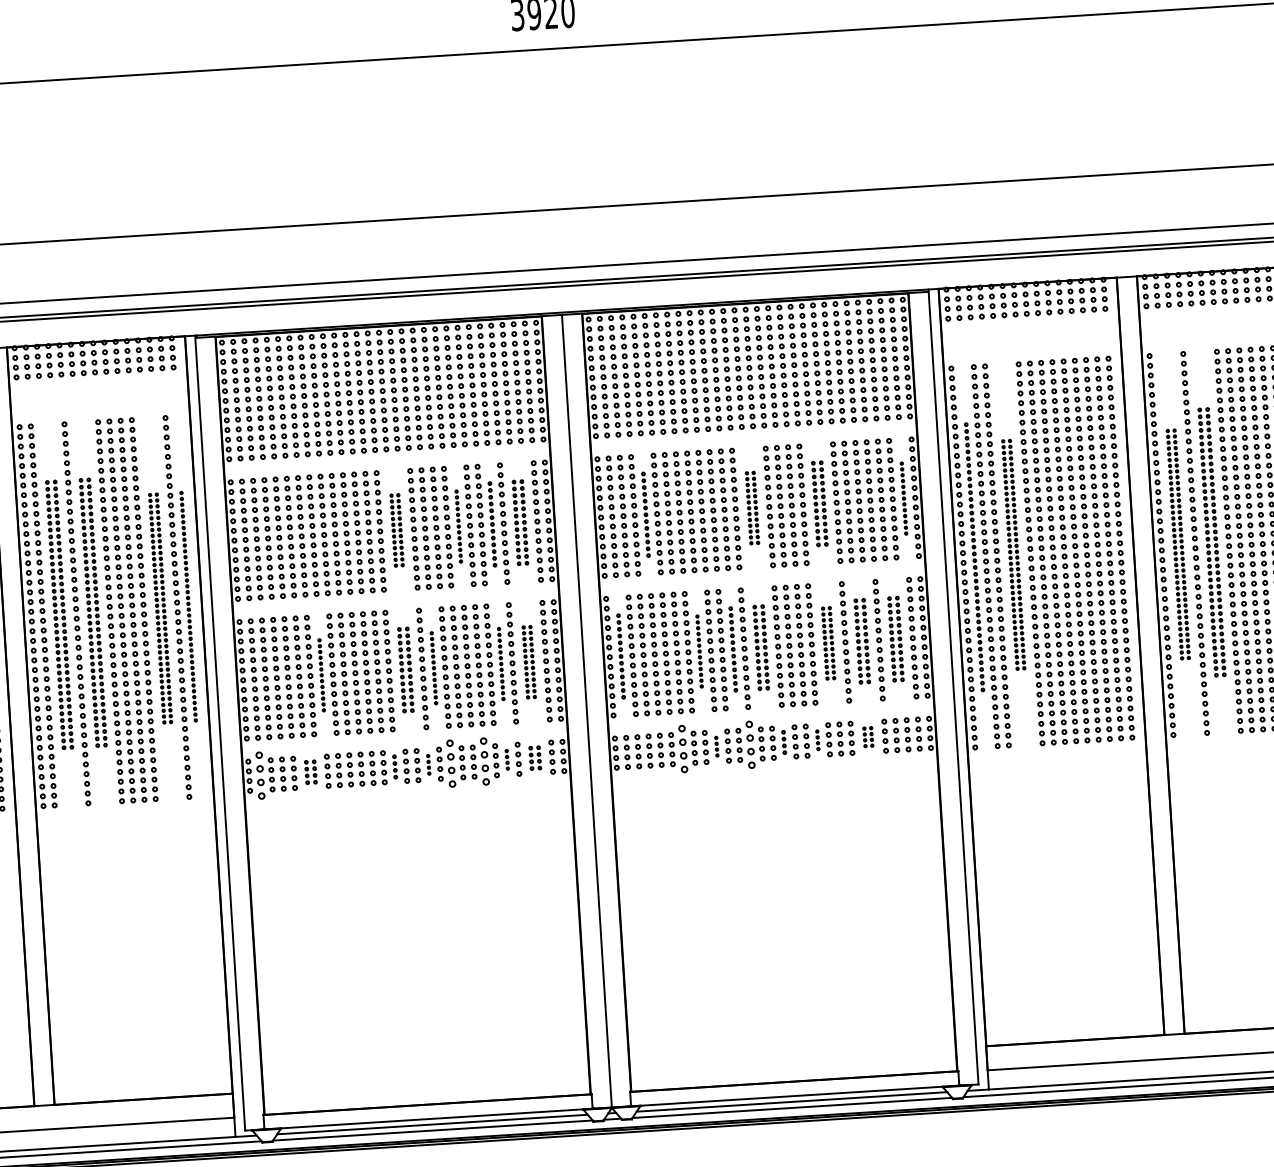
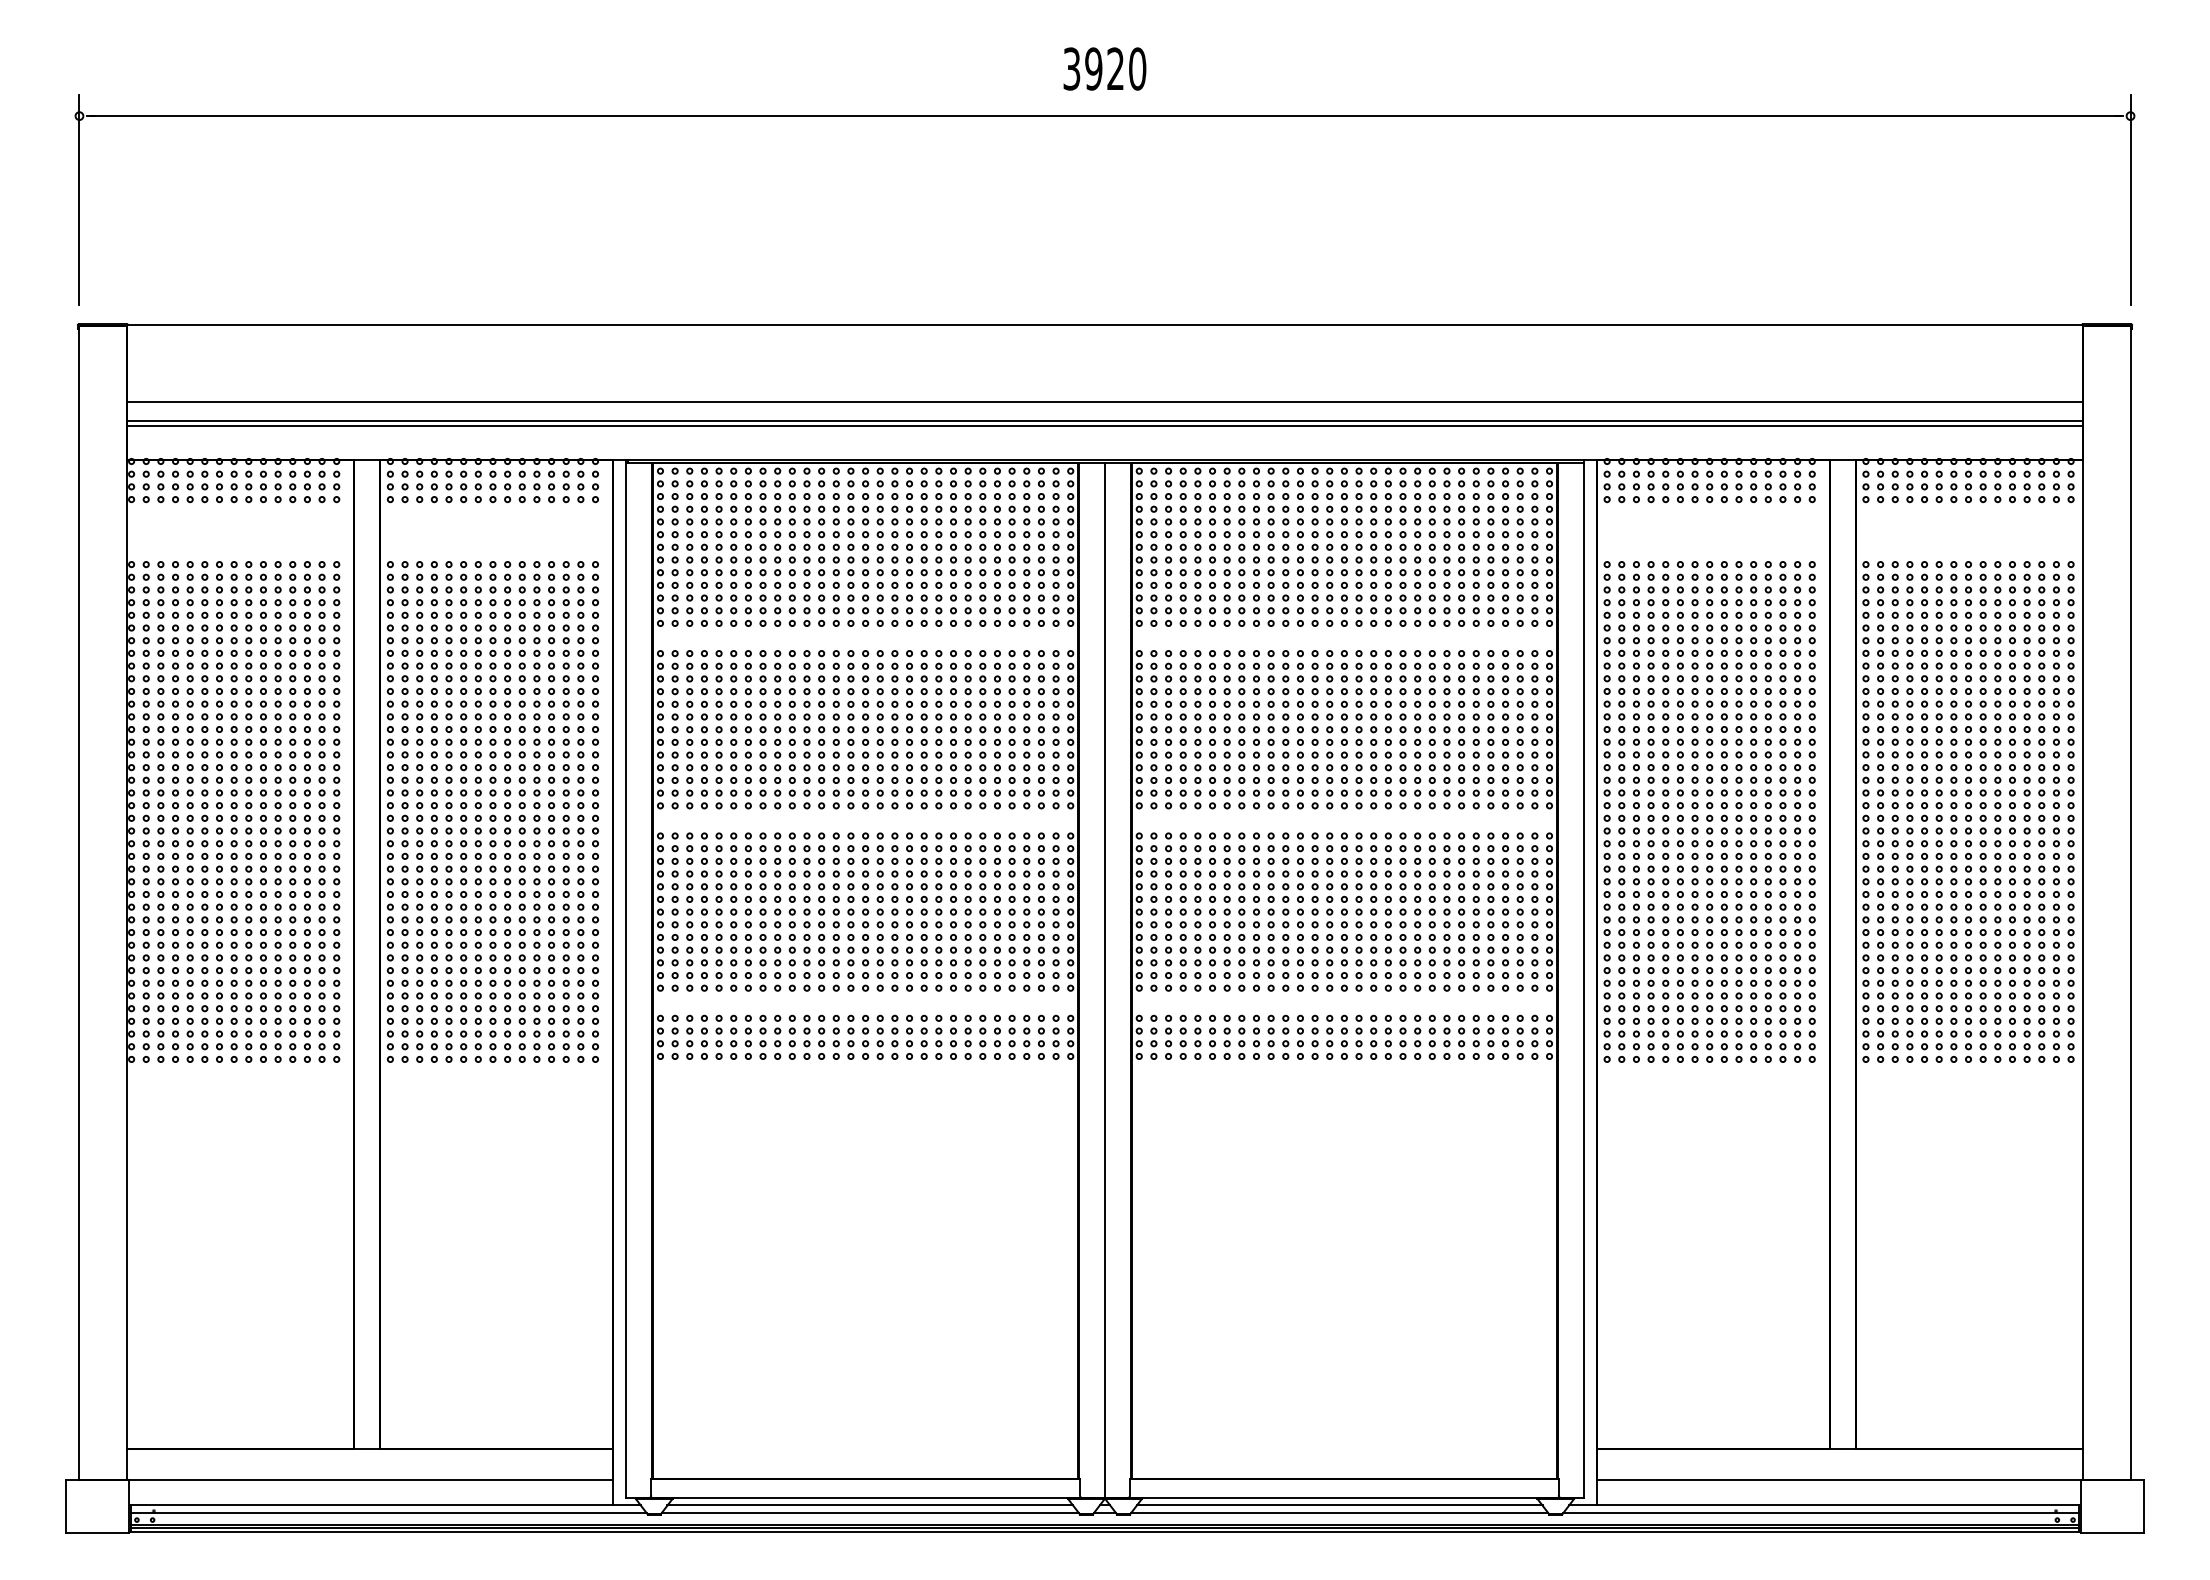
part: (903, 498) -> (1534, 729), size x1.67
part: (819, 503) -> (1424, 729), size x1.43
part: (752, 507) -> (1336, 729), size x1.67
part: (645, 514) -> (1197, 729), size x1.43
part: (520, 522) -> (1033, 729), size x1.43
part: (492, 524) -> (997, 729), size x1.43
part: (458, 526) -> (953, 729), size x1.67
part: (396, 530) -> (872, 729), size x1.67
part: (1211, 542) -> (1931, 811), size x1.43
part: (1177, 544) -> (1887, 811), size x1.67
part: (1013, 554) -> (1672, 811), size x1.67
part: (974, 556) -> (1621, 811), size x1.43
part: (188, 606) -> (595, 811), size x1.67
part: (160, 608) -> (558, 811), size x1.67
part: (92, 612) -> (470, 811), size x1.43
part: (59, 614) -> (426, 811), size x1.43
part: (895, 638) -> (1512, 911), size x1.43
part: (861, 640) -> (1468, 911), size x1.43
part: (828, 643) -> (1424, 911), size x1.67
part: (760, 647) -> (1336, 911), size x1.43
part: (733, 648) -> (1300, 911), size x1.43
part: (699, 651) -> (1256, 911), size x1.67
part: (620, 656) -> (1153, 911), size x1.43
part: (528, 661) -> (1033, 911), size x1.67
part: (501, 663) -> (997, 911), size x1.67
part: (433, 667) -> (909, 911), size x1.67
part: (405, 669) -> (872, 911), size x1.43
part: (321, 674) -> (762, 911), size x1.67
part: (867, 736) -> (1468, 1036), size x1.67
part: (817, 739) -> (1402, 1036), size x1.67
part: (783, 741) -> (1358, 1036), size x1.43
part: (750, 744) -> (1314, 1036), size x0.71
part: (716, 746) -> (1270, 1036), size x1.67
part: (682, 748) -> (1226, 1036), size x0.71
part: (534, 757) -> (1033, 1036), size x1.43
part: (507, 759) -> (997, 1036), size x1.67
part: (484, 760) -> (967, 1036), size x0.71
part: (450, 762) -> (923, 1036), size x0.71
part: (428, 764) -> (894, 1036), size x1.67
part: (394, 766) -> (850, 1036), size x1.43
part: (310, 771) -> (740, 1036), size x1.43
part: (259, 774) -> (674, 1036), size x0.71

